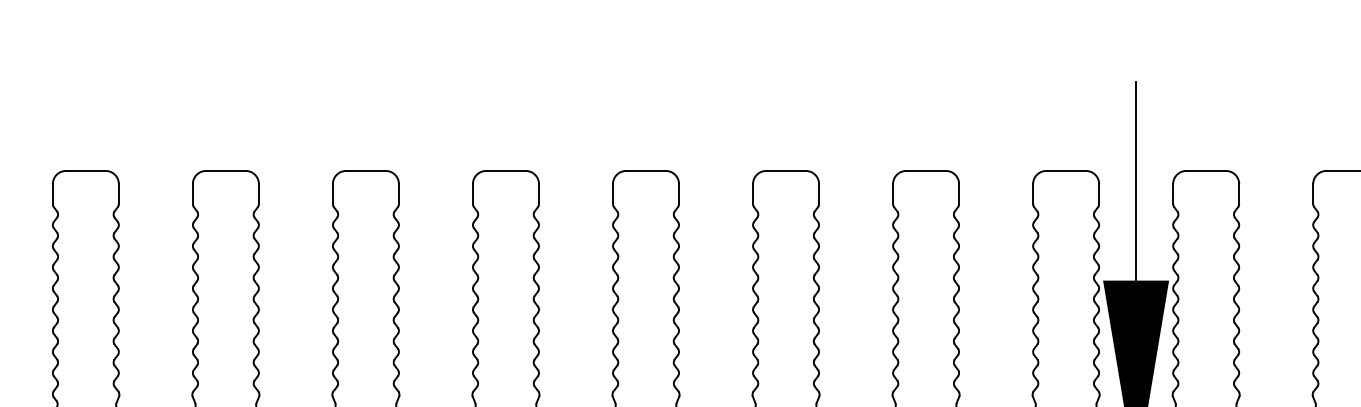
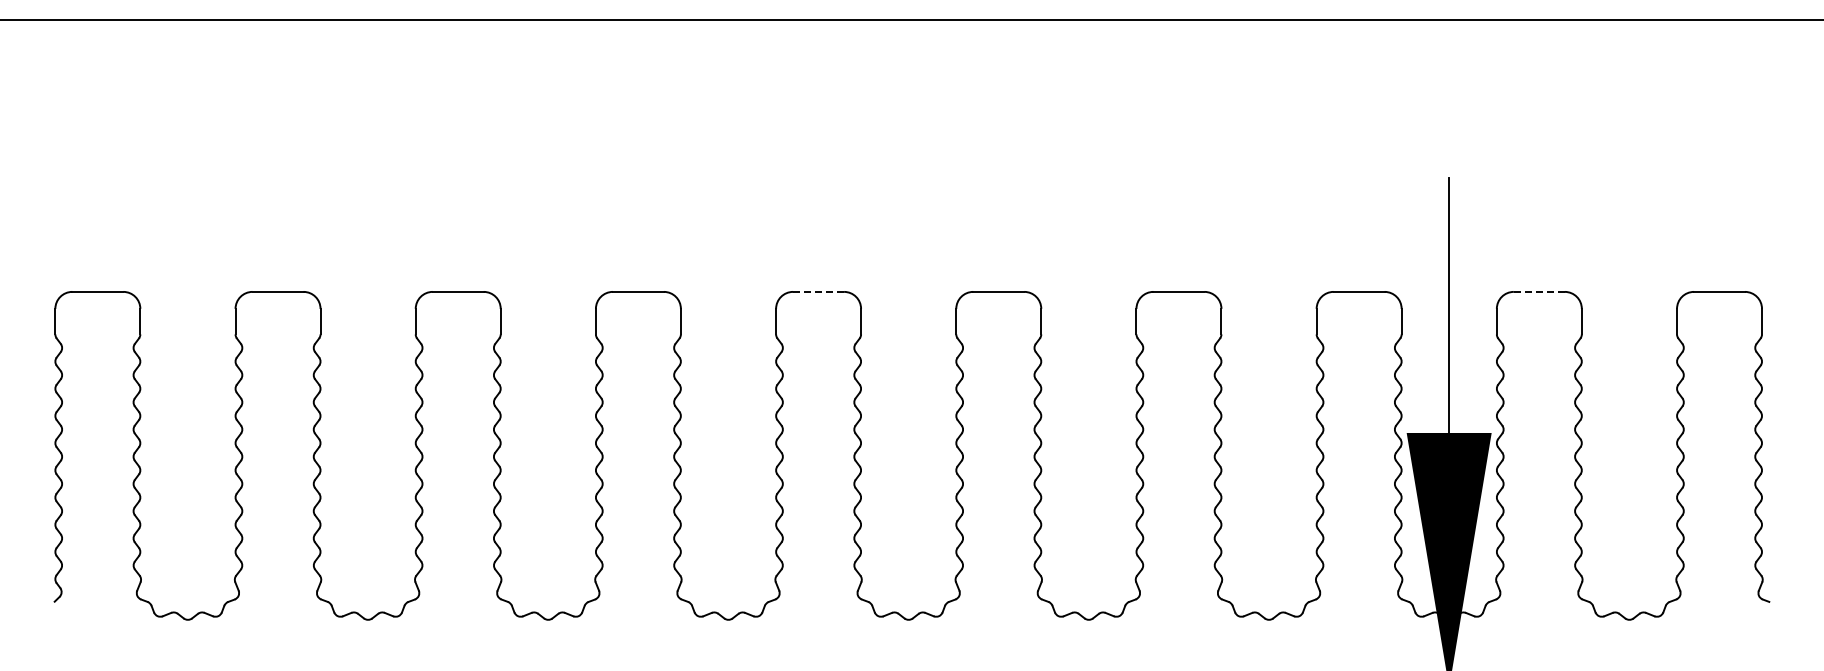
line: (645, 170) -> (818, 291), solid -> dashed
line: (1205, 170) -> (1538, 291), solid -> dashed

